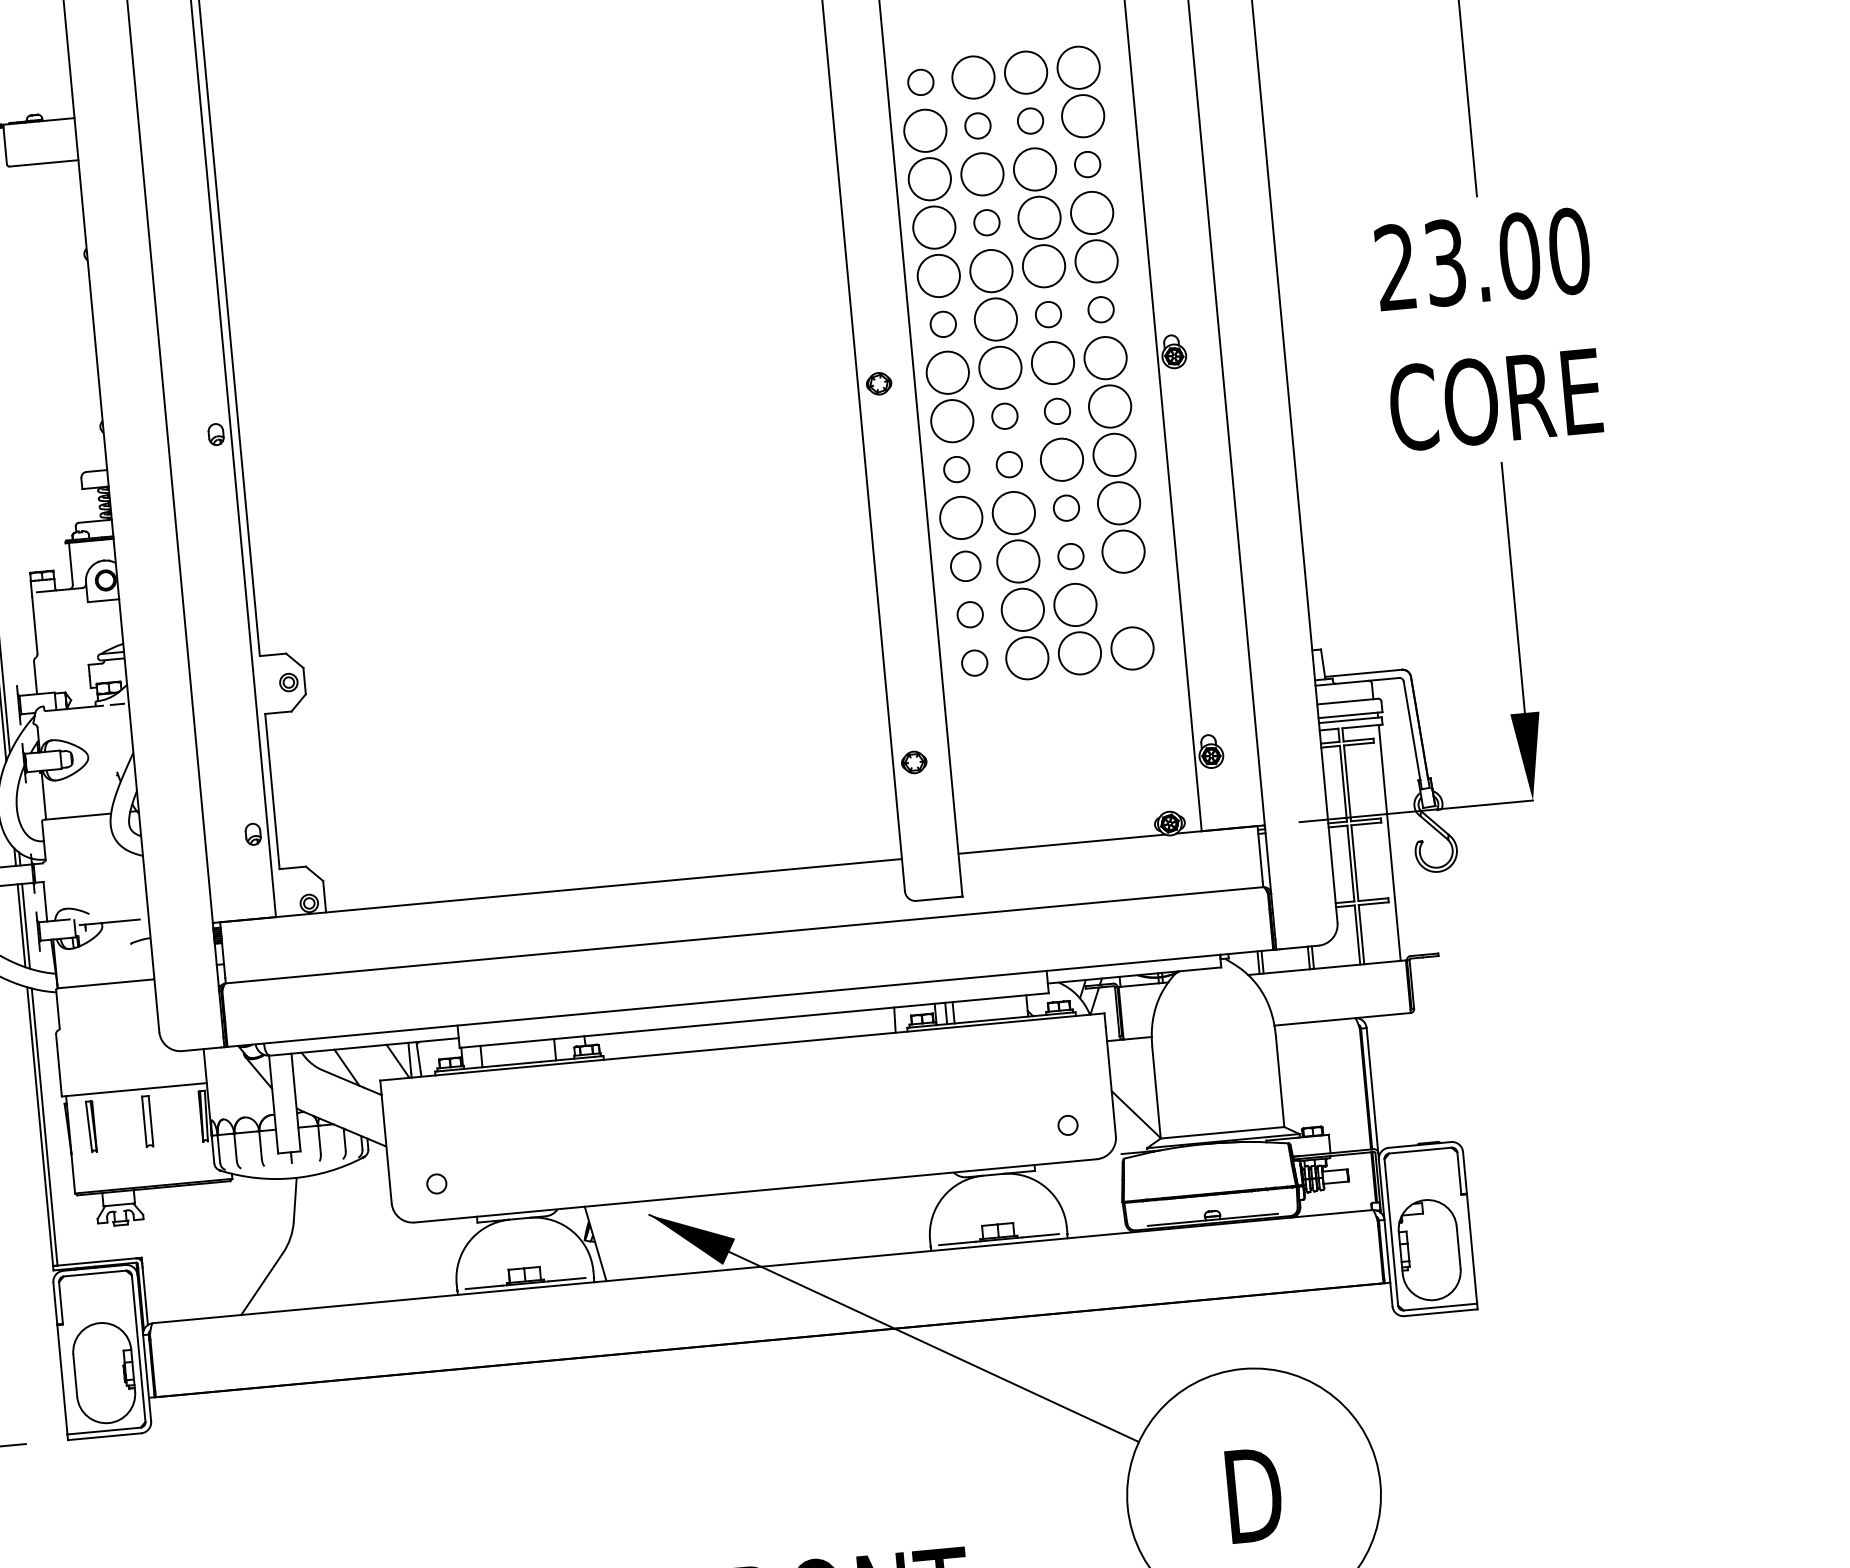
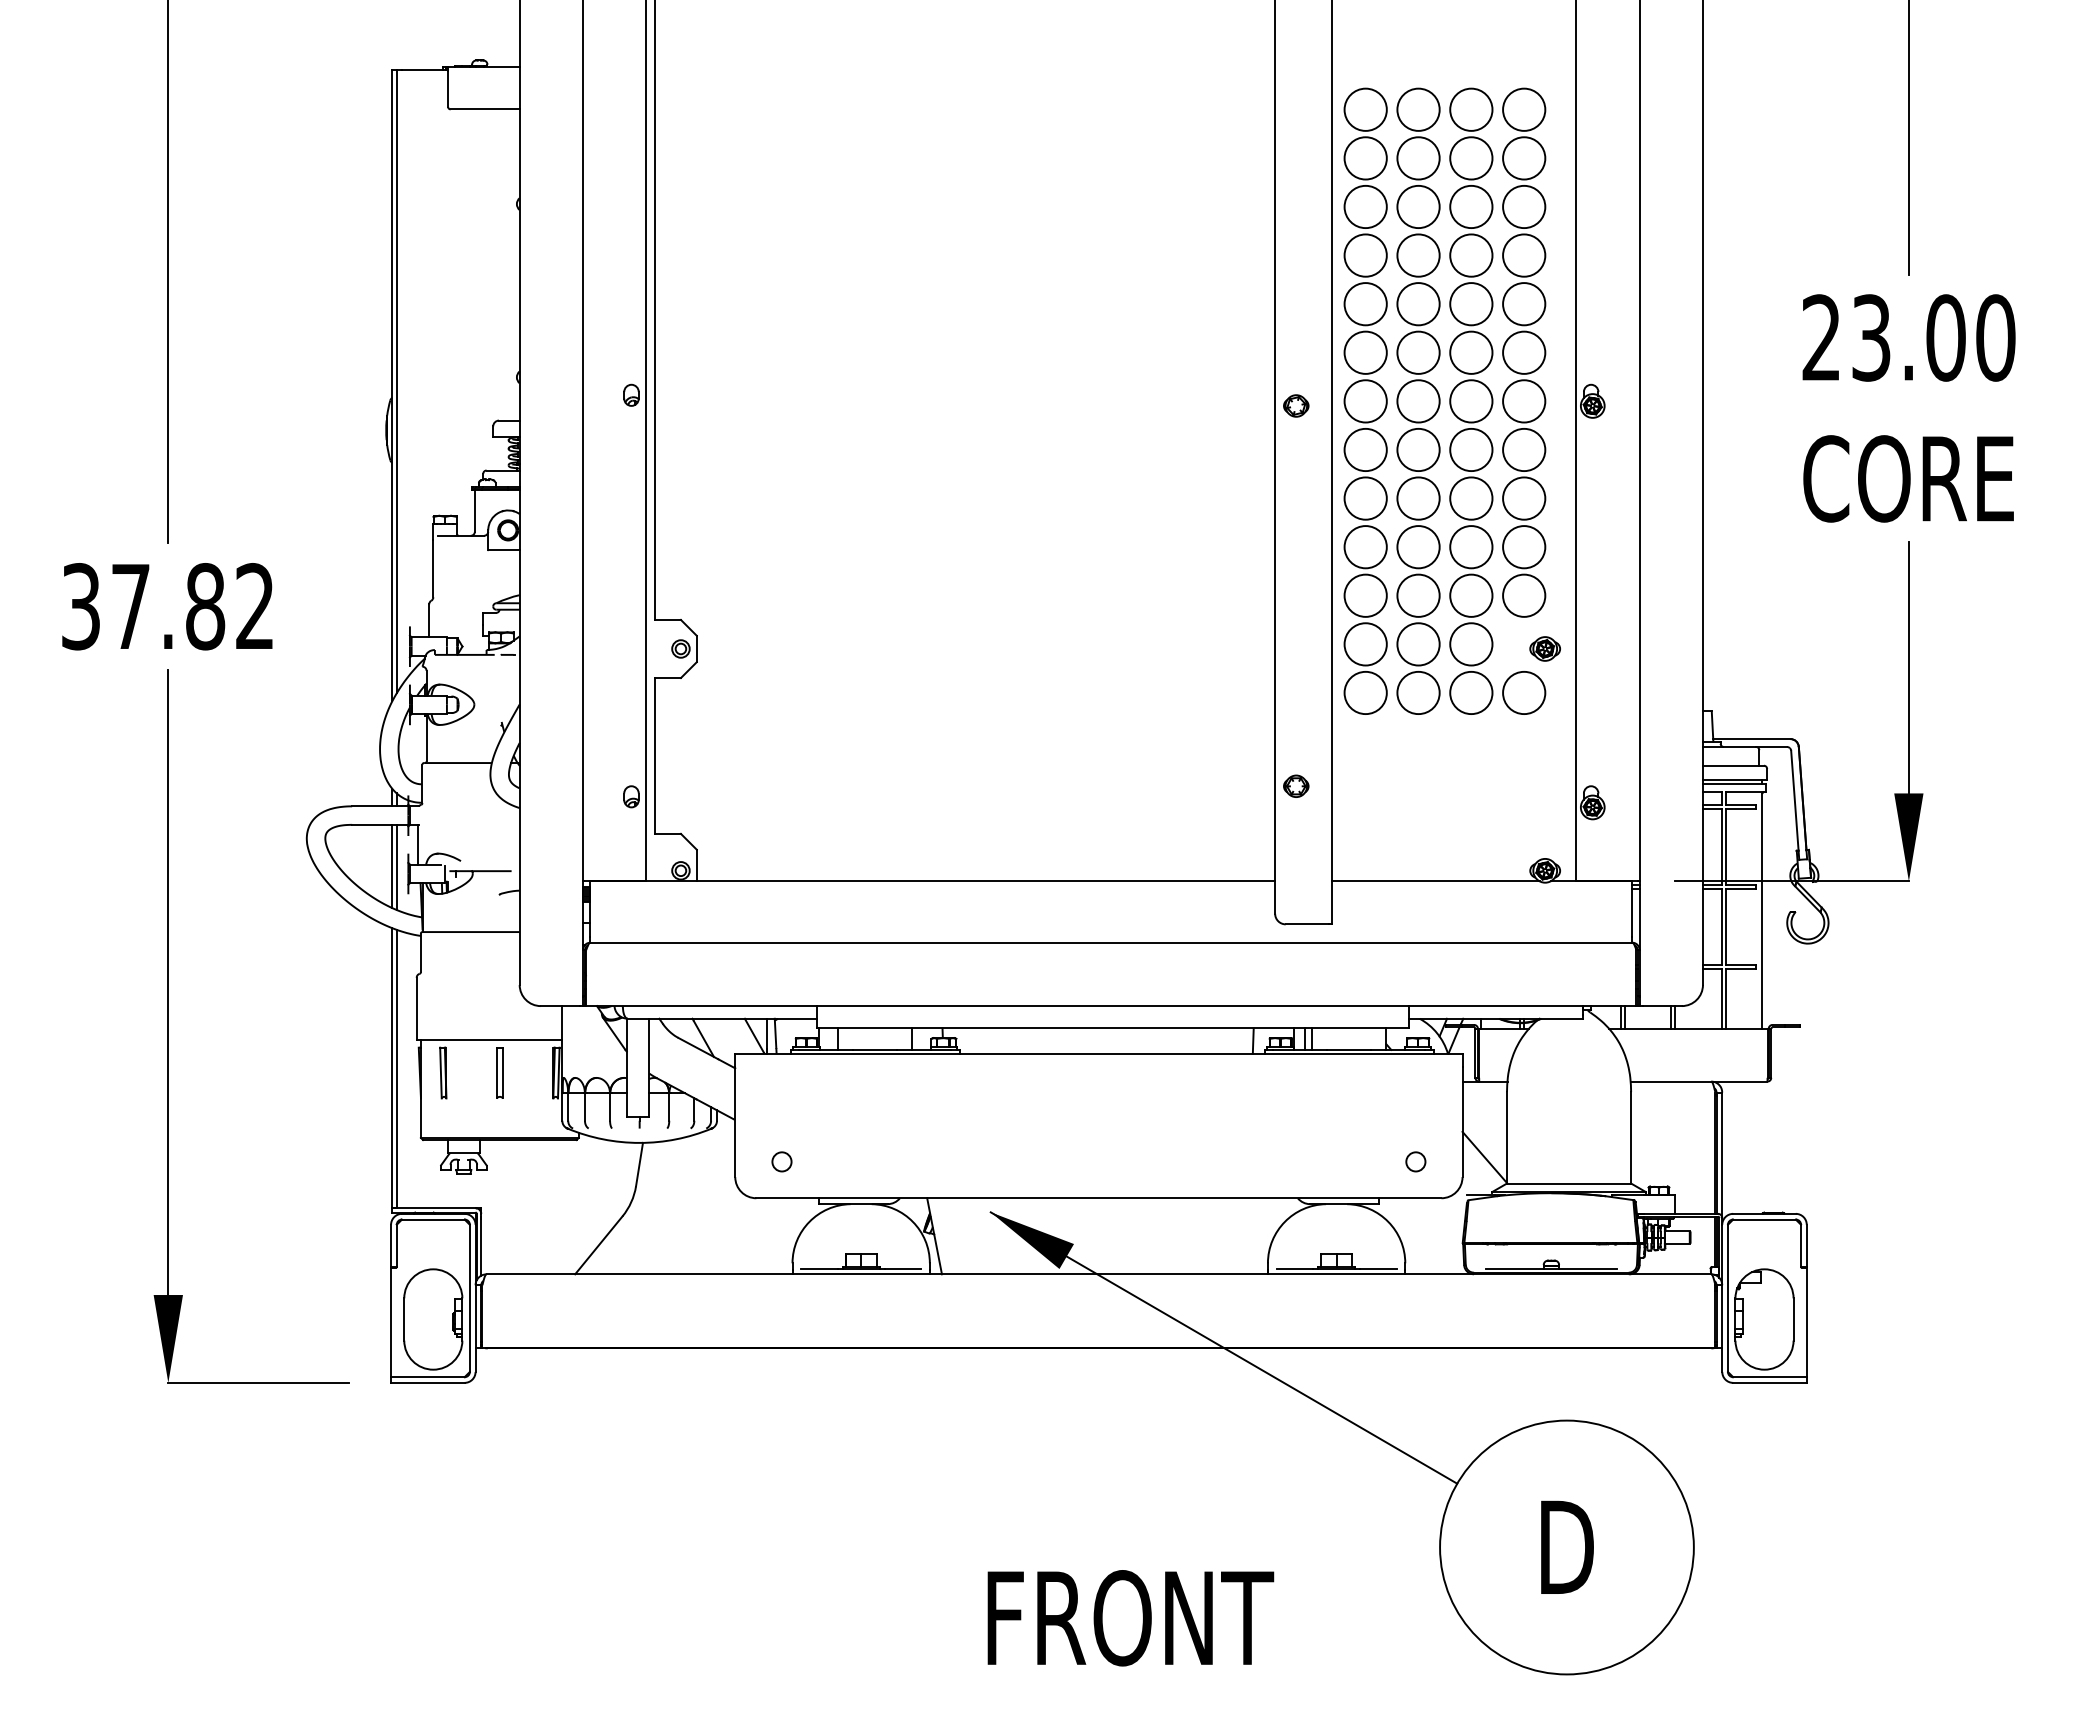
circle: (920, 82) -> (1365, 109), size x1.67
circle: (1030, 121) -> (1471, 158), size x1.67
circle: (977, 126) -> (1418, 158), size x1.67
circle: (1087, 164) -> (1524, 206), size x1.67
circle: (986, 222) -> (1418, 255), size x1.67
circle: (1101, 309) -> (1524, 352), size x1.67
circle: (1048, 314) -> (1471, 352), size x1.67
circle: (943, 324) -> (1365, 352), size x1.67
circle: (1057, 410) -> (1471, 449), size x1.67
circle: (1004, 415) -> (1418, 449), size x1.67
circle: (1009, 464) -> (1418, 498), size x1.67
circle: (956, 469) -> (1365, 498), size x1.67
circle: (1066, 508) -> (1471, 547), size x1.67
circle: (1071, 556) -> (1471, 595), size x1.67
circle: (965, 566) -> (1365, 595), size x1.43
part: (1148, 602) -> (1544, 648), added
circle: (970, 614) -> (1365, 644), size x1.67
circle: (974, 662) -> (1365, 692), size x1.67

